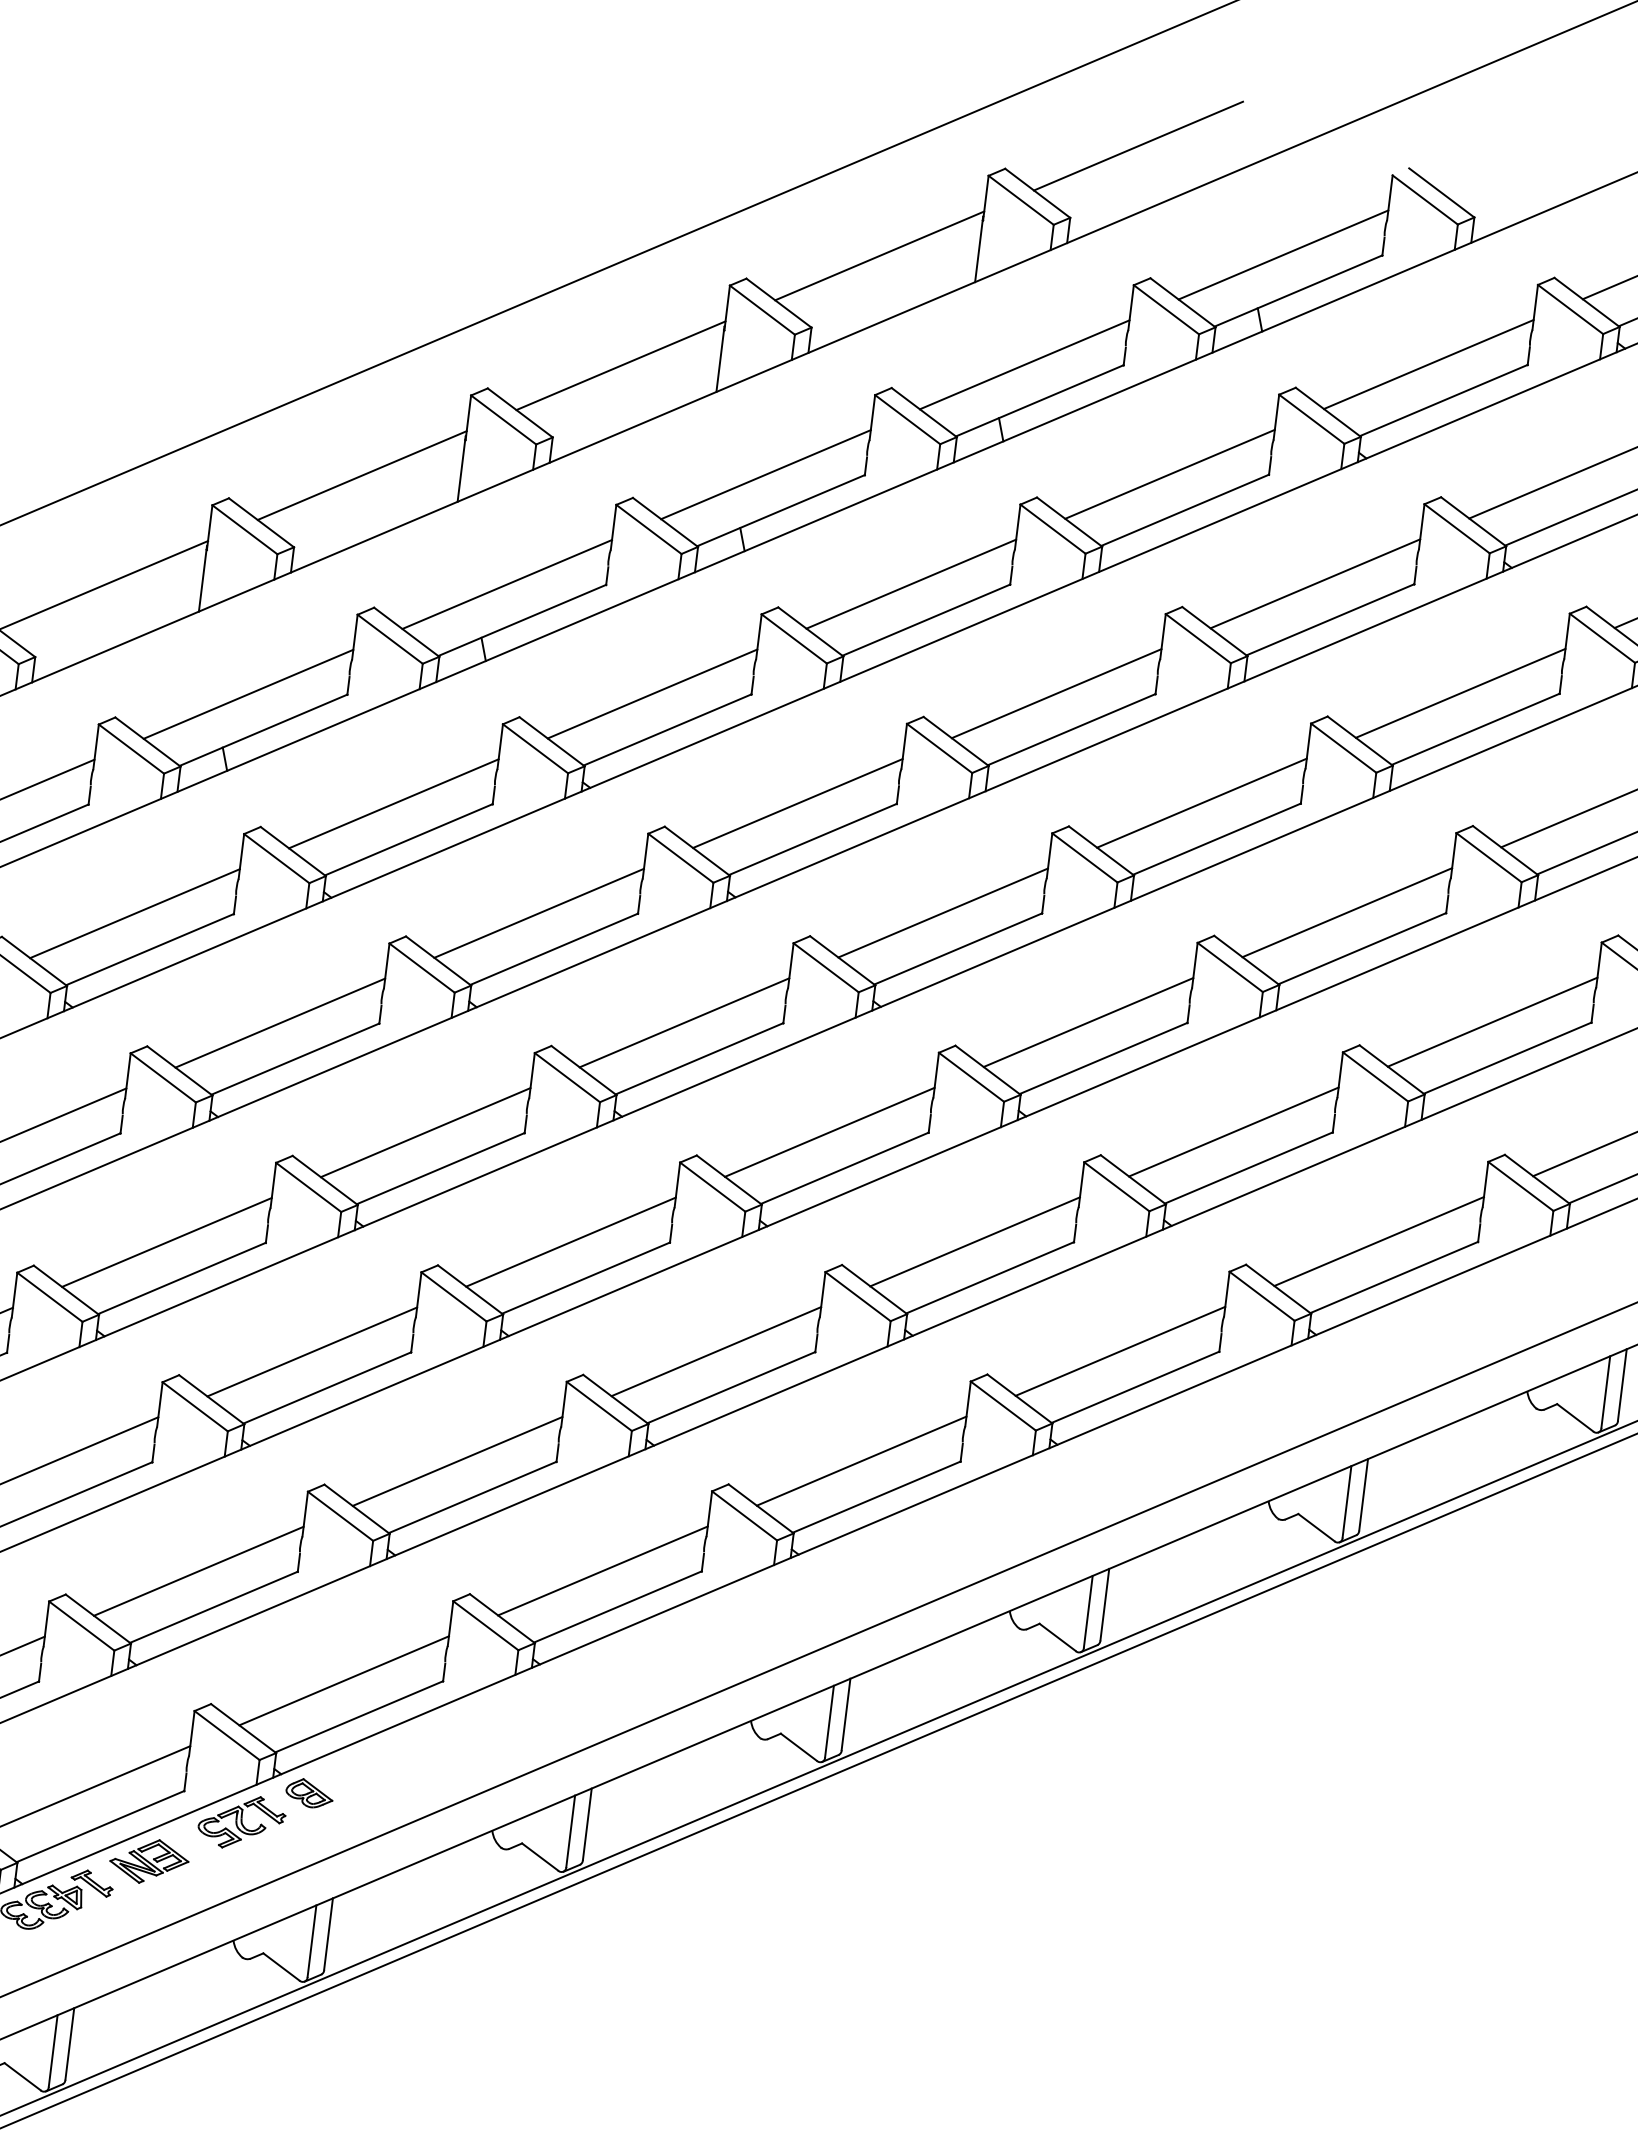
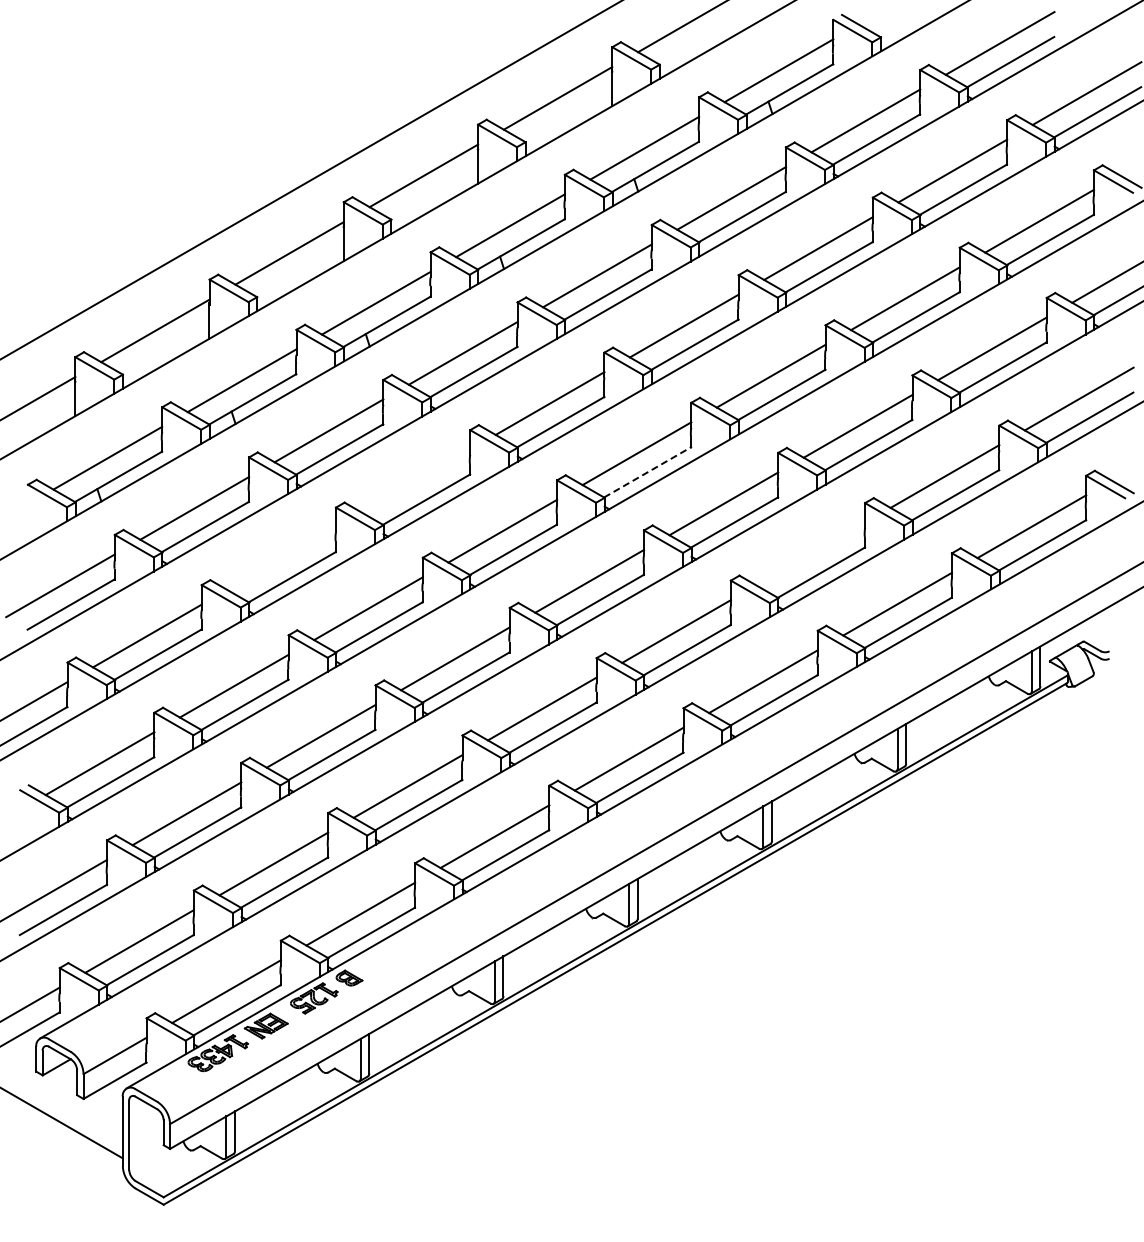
line: (538, 912) -> (415, 480), removed
line: (959, 949) -> (648, 472), solid -> dashed
line: (280, 1023) -> (281, 558), removed
line: (1233, 1131) -> (810, 553), removed

